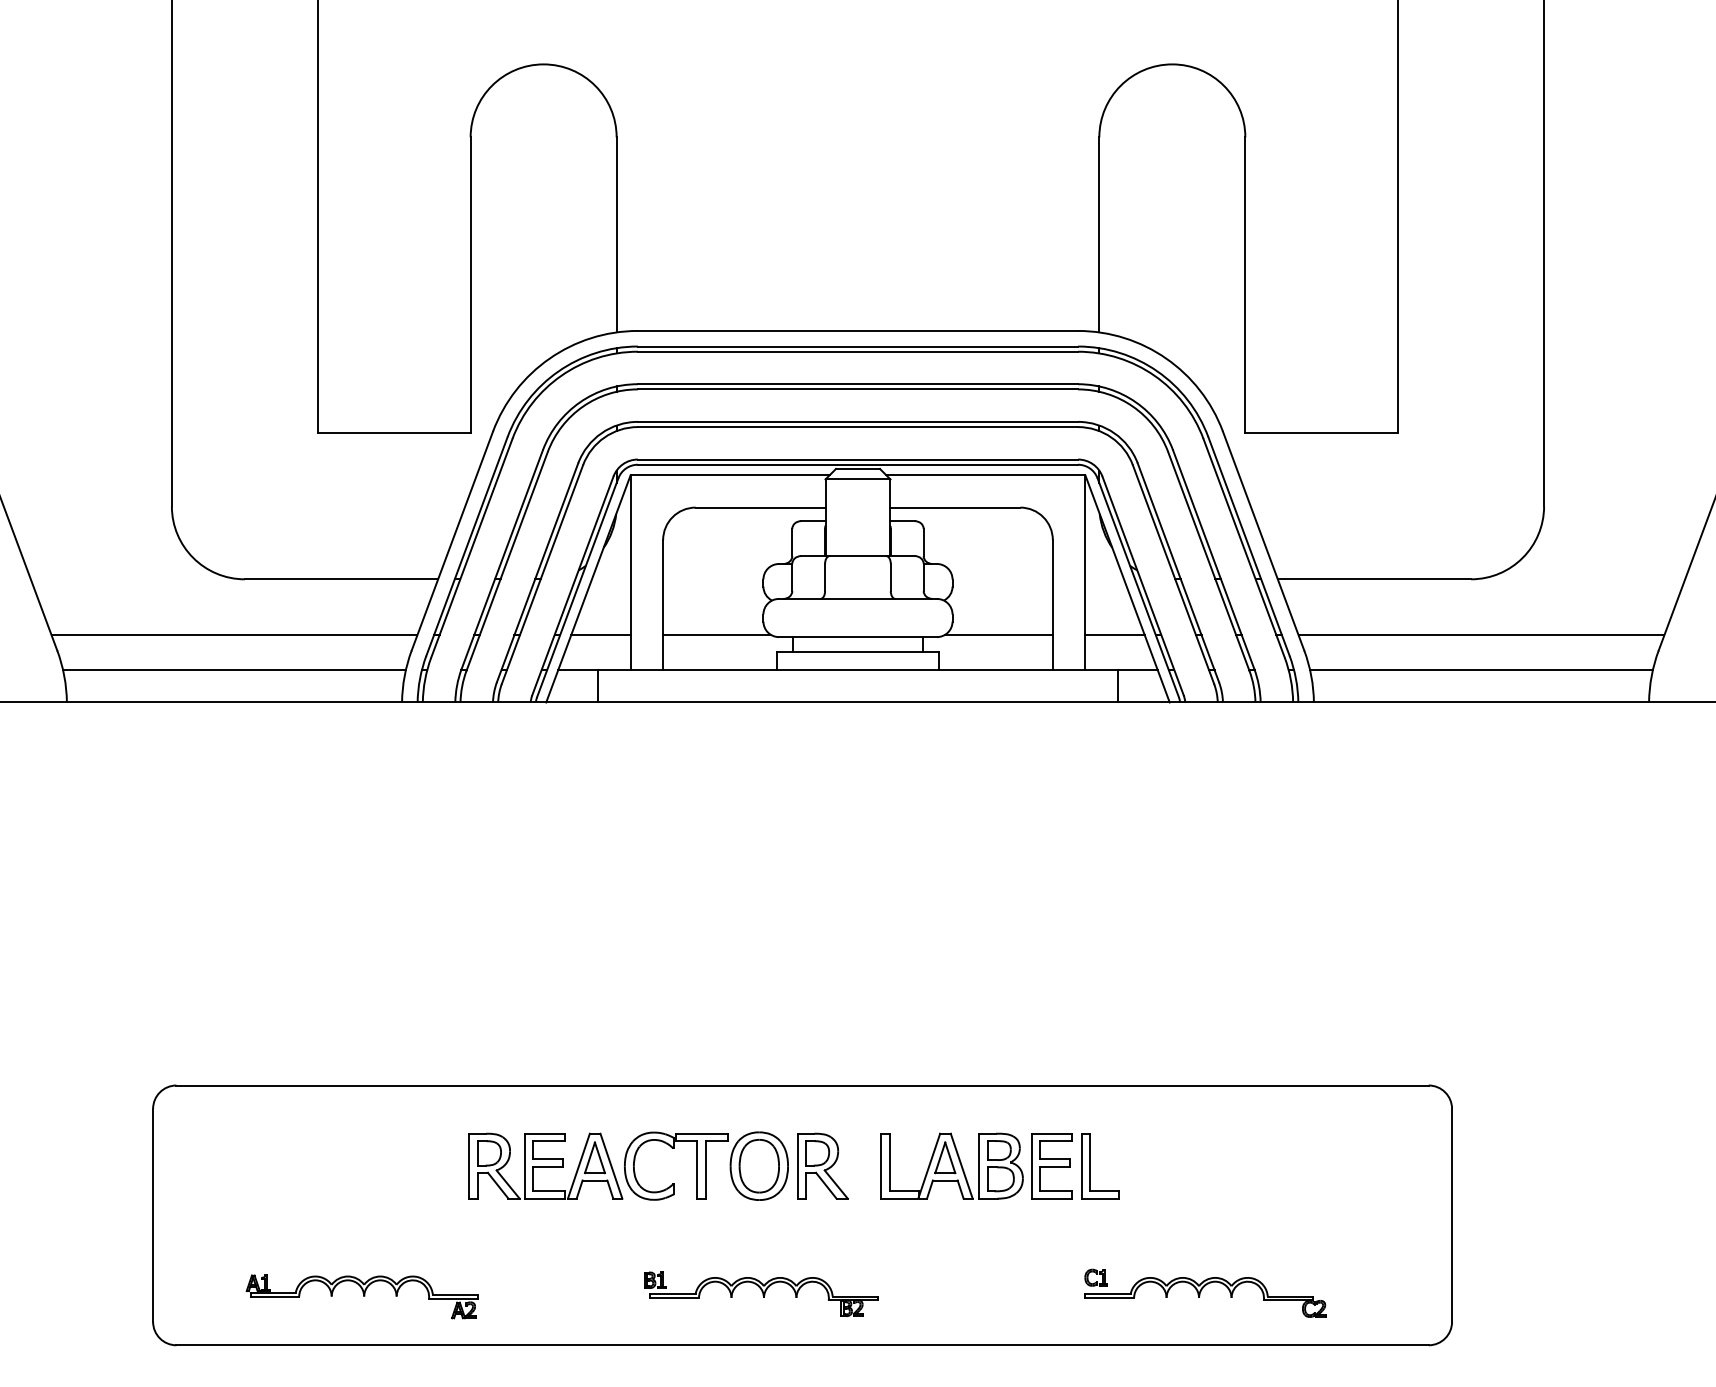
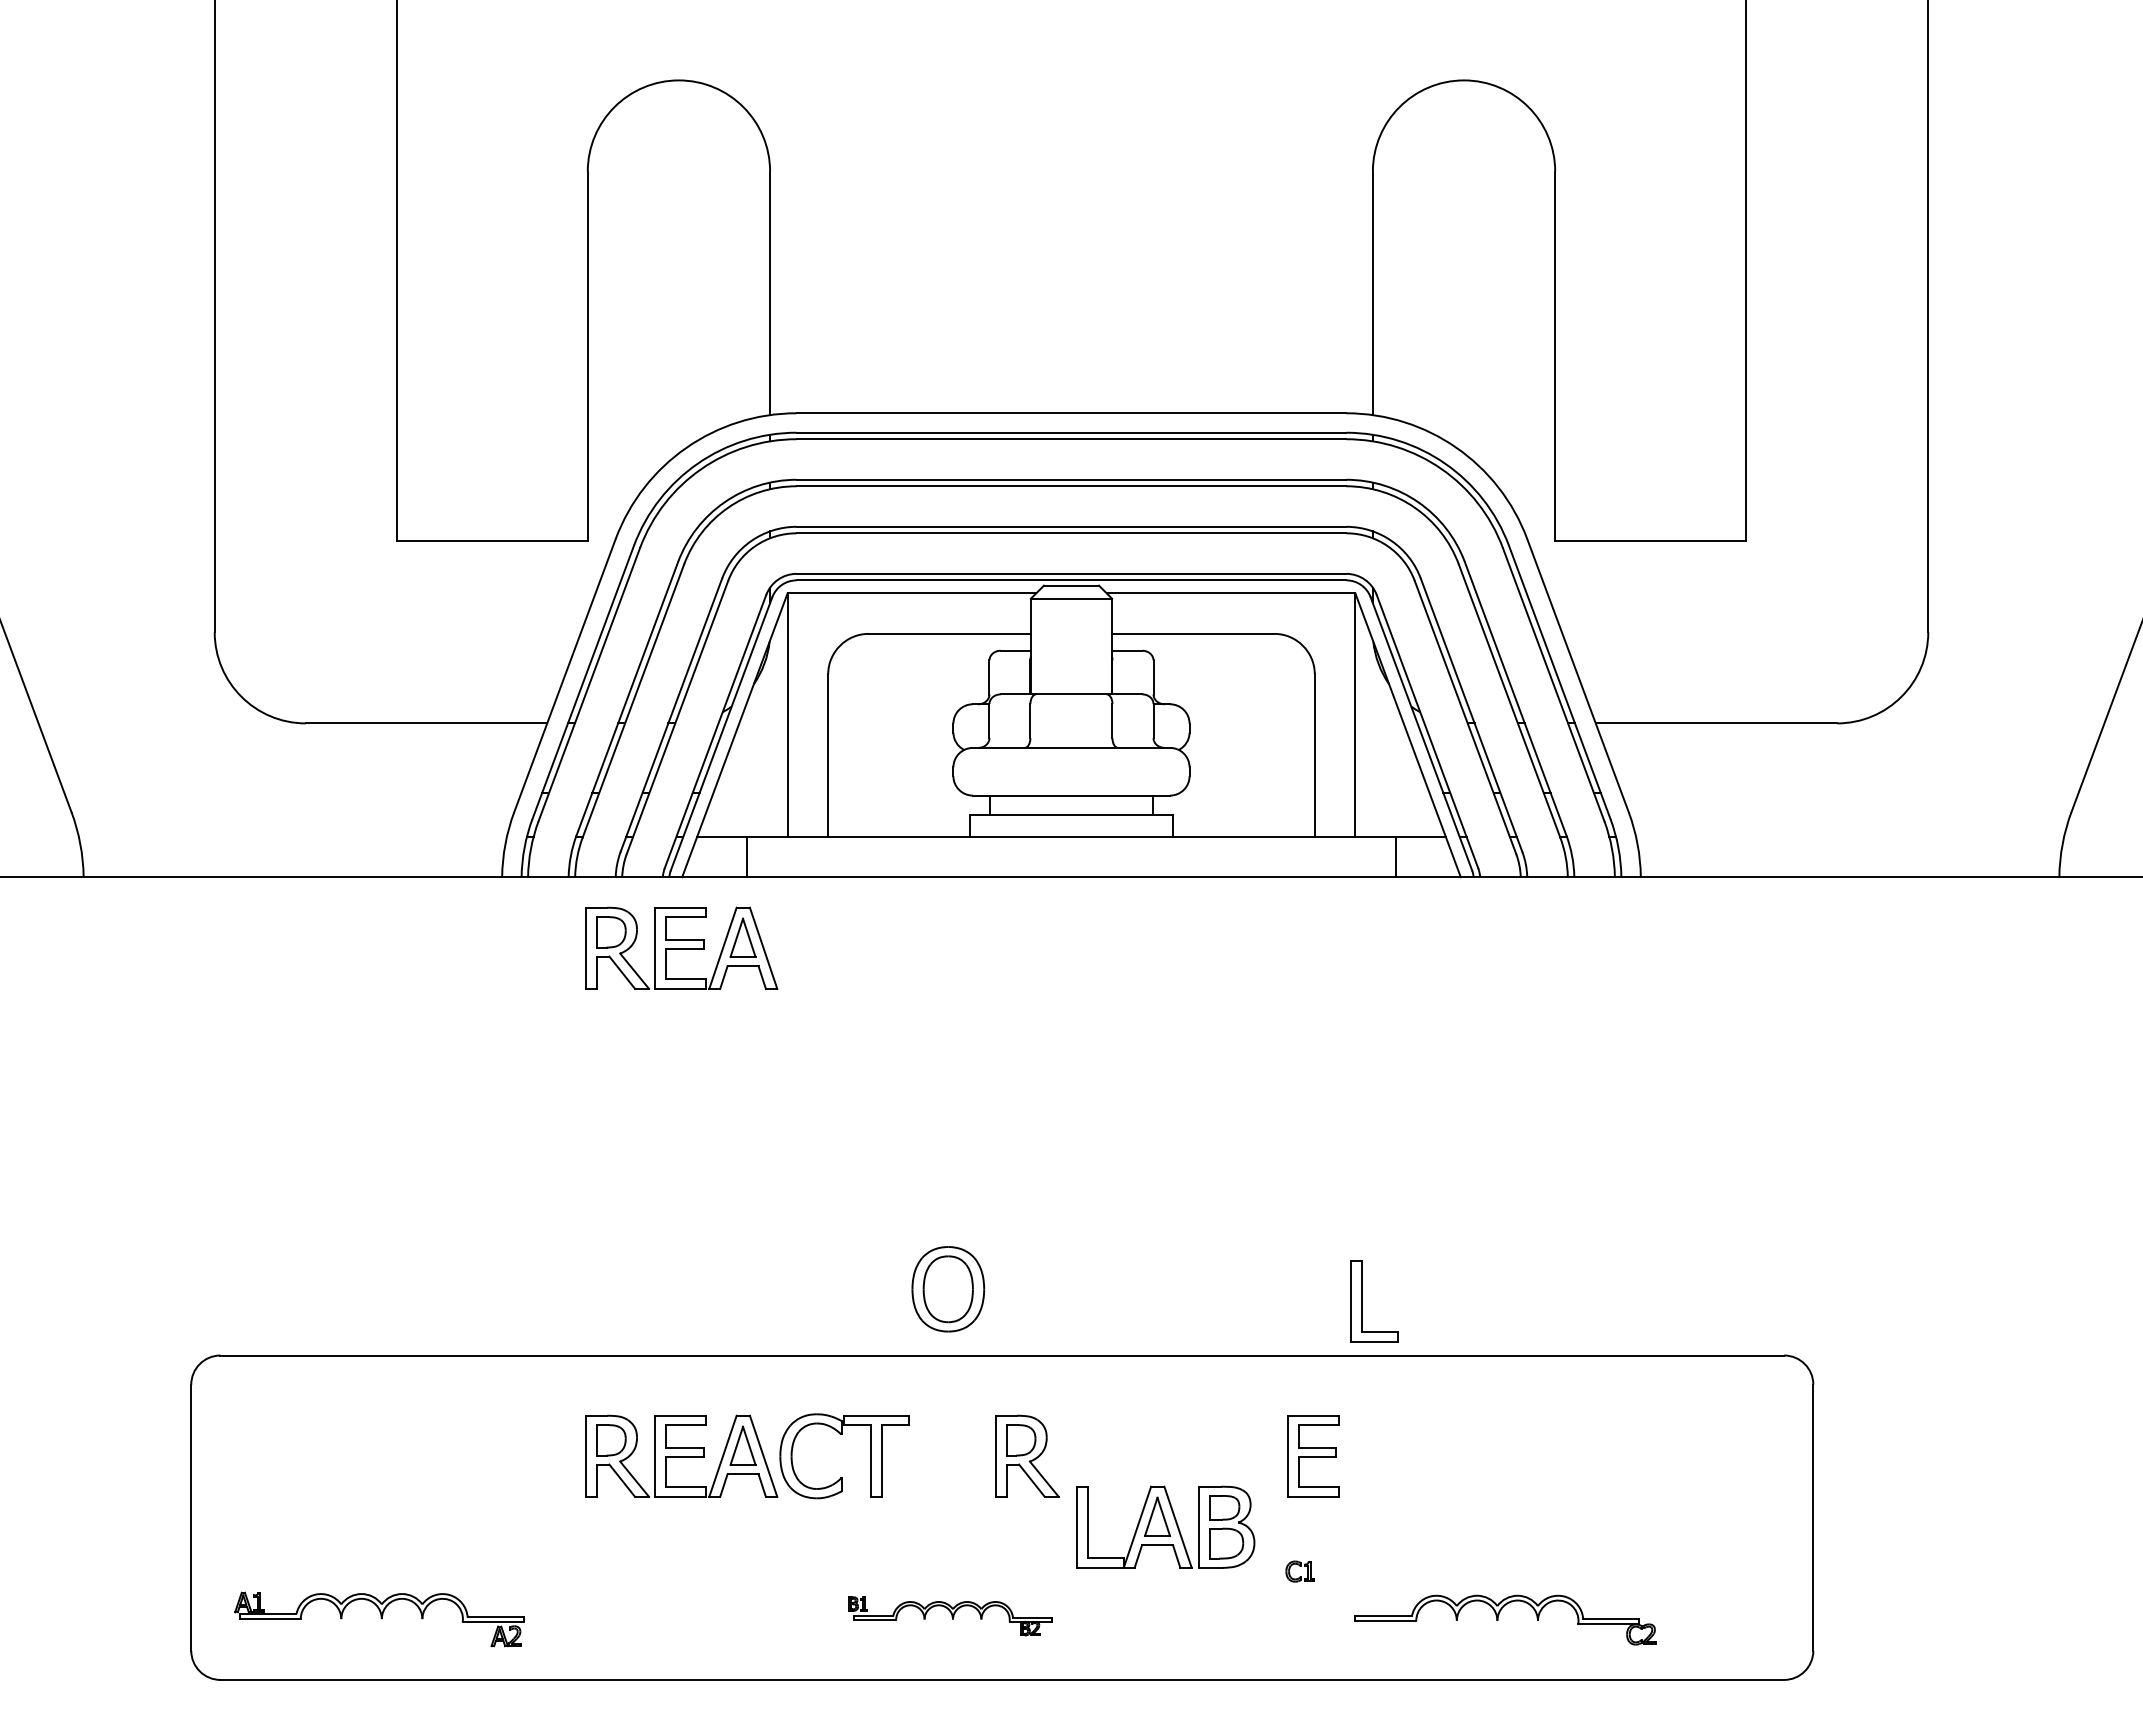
line: (234, 635) -> (292, 793), removed
line: (600, 635) -> (750, 793), removed
line: (717, 635) -> (895, 793), removed
line: (998, 635) -> (1246, 793), removed
line: (1115, 635) -> (1392, 793), removed
line: (1481, 635) -> (1849, 793), removed
line: (234, 669) -> (292, 836), removed
line: (1481, 669) -> (1850, 836), removed
part: (545, 758) -> (681, 947), added
part: (951, 1165) -> (1165, 1526), moved
part: (759, 1166) -> (948, 1289), moved
part: (1091, 1166) -> (1362, 1301), moved
part: (1095, 1277) -> (1299, 1571), moved
part: (761, 1294) -> (950, 1616), size x0.7
part: (362, 1296) -> (379, 1619), moved

